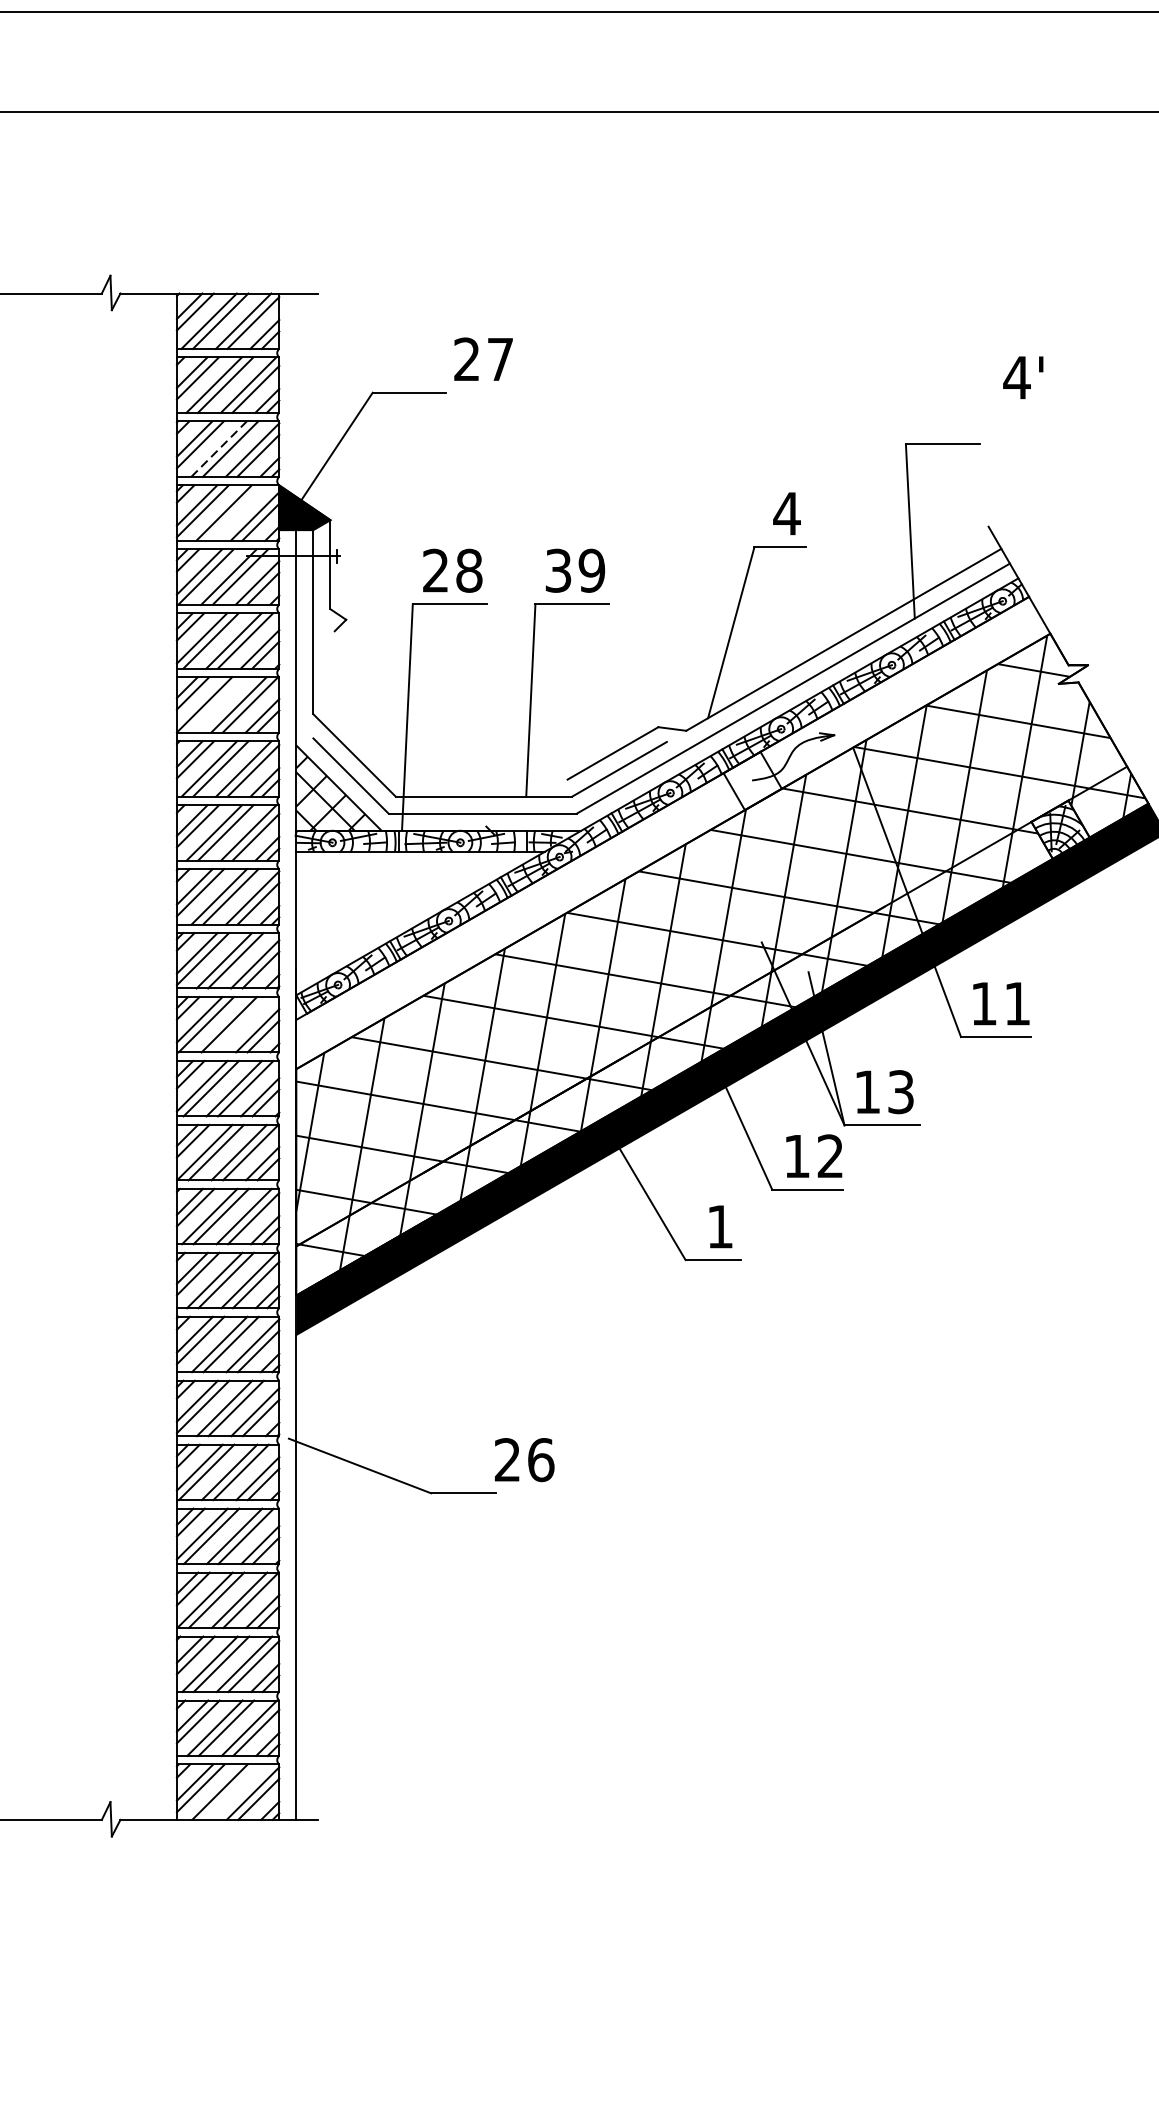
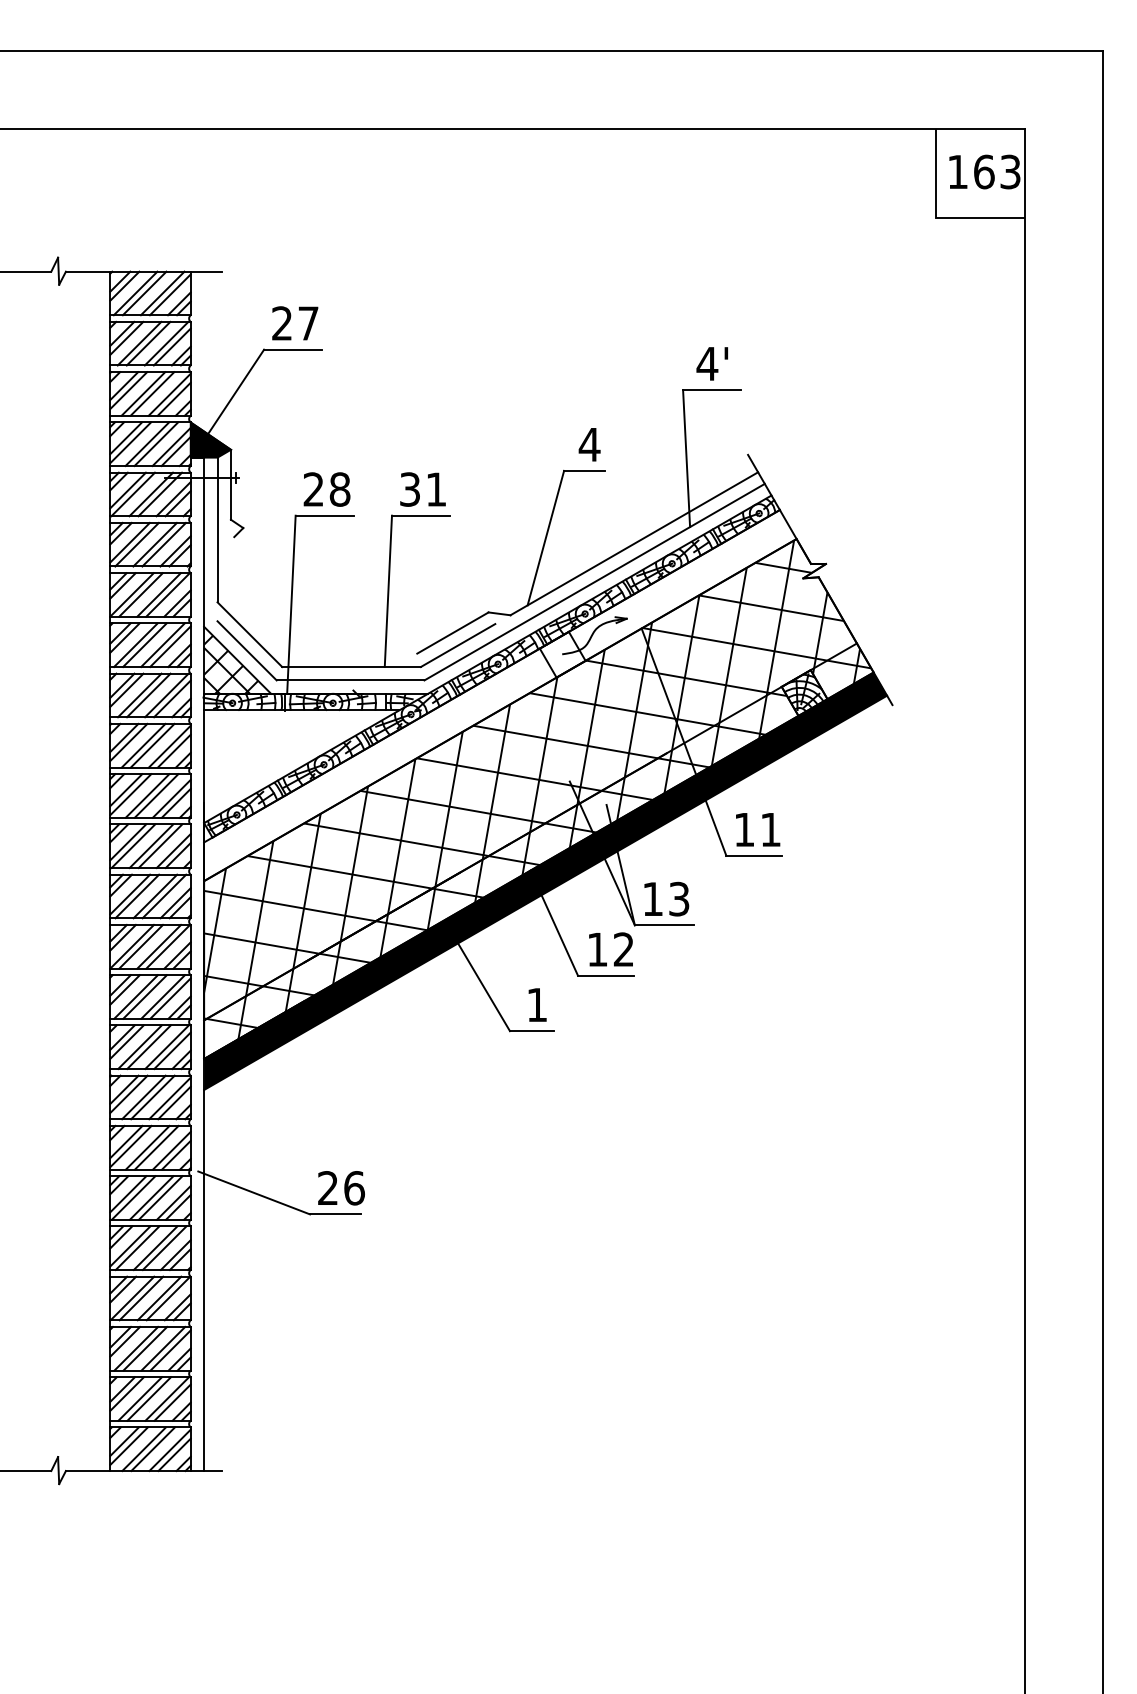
text: (483, 359) -> (295, 323), moved
text: (1022, 377) -> (711, 363), moved
line: (219, 448) -> (143, 393), dashed -> solid
line: (235, 513) -> (156, 444), added
text: (592, 570) -> (436, 489), 39 -> 31
line: (215, 704) -> (140, 594), added
line: (240, 1025) -> (160, 846), added
text: (524, 1460) -> (341, 1188), moved
line: (230, 1792) -> (152, 1449), added

